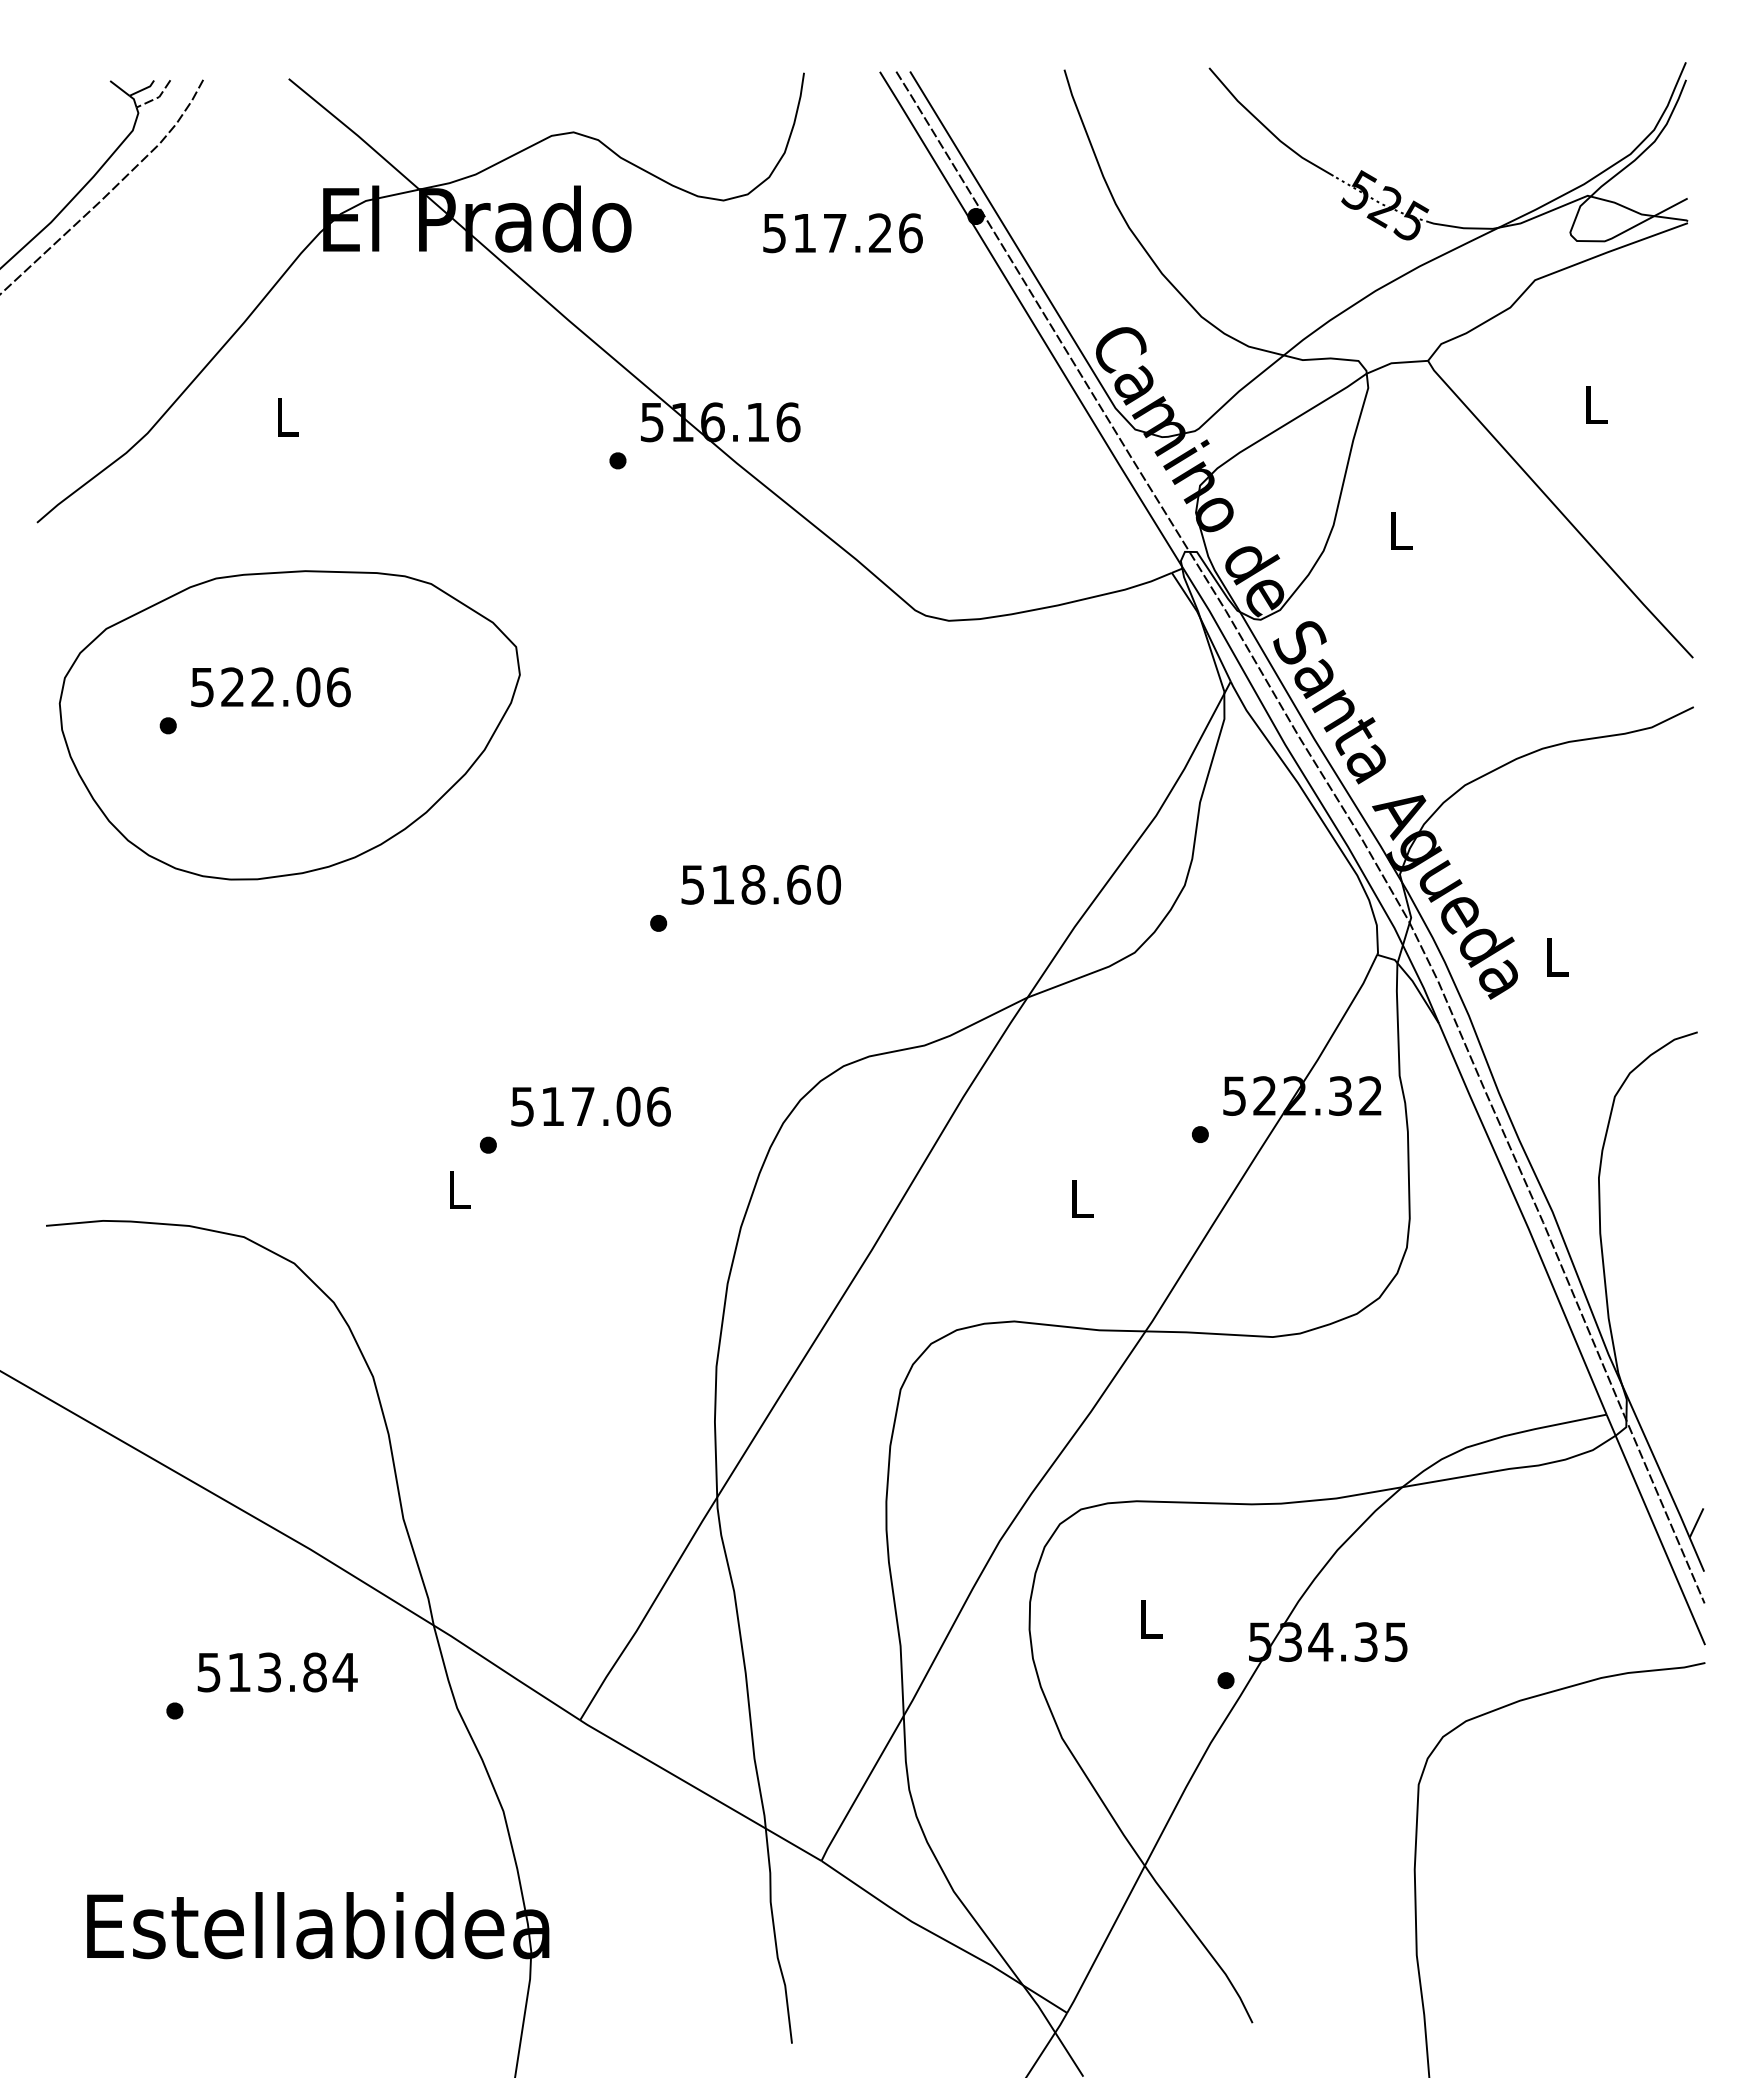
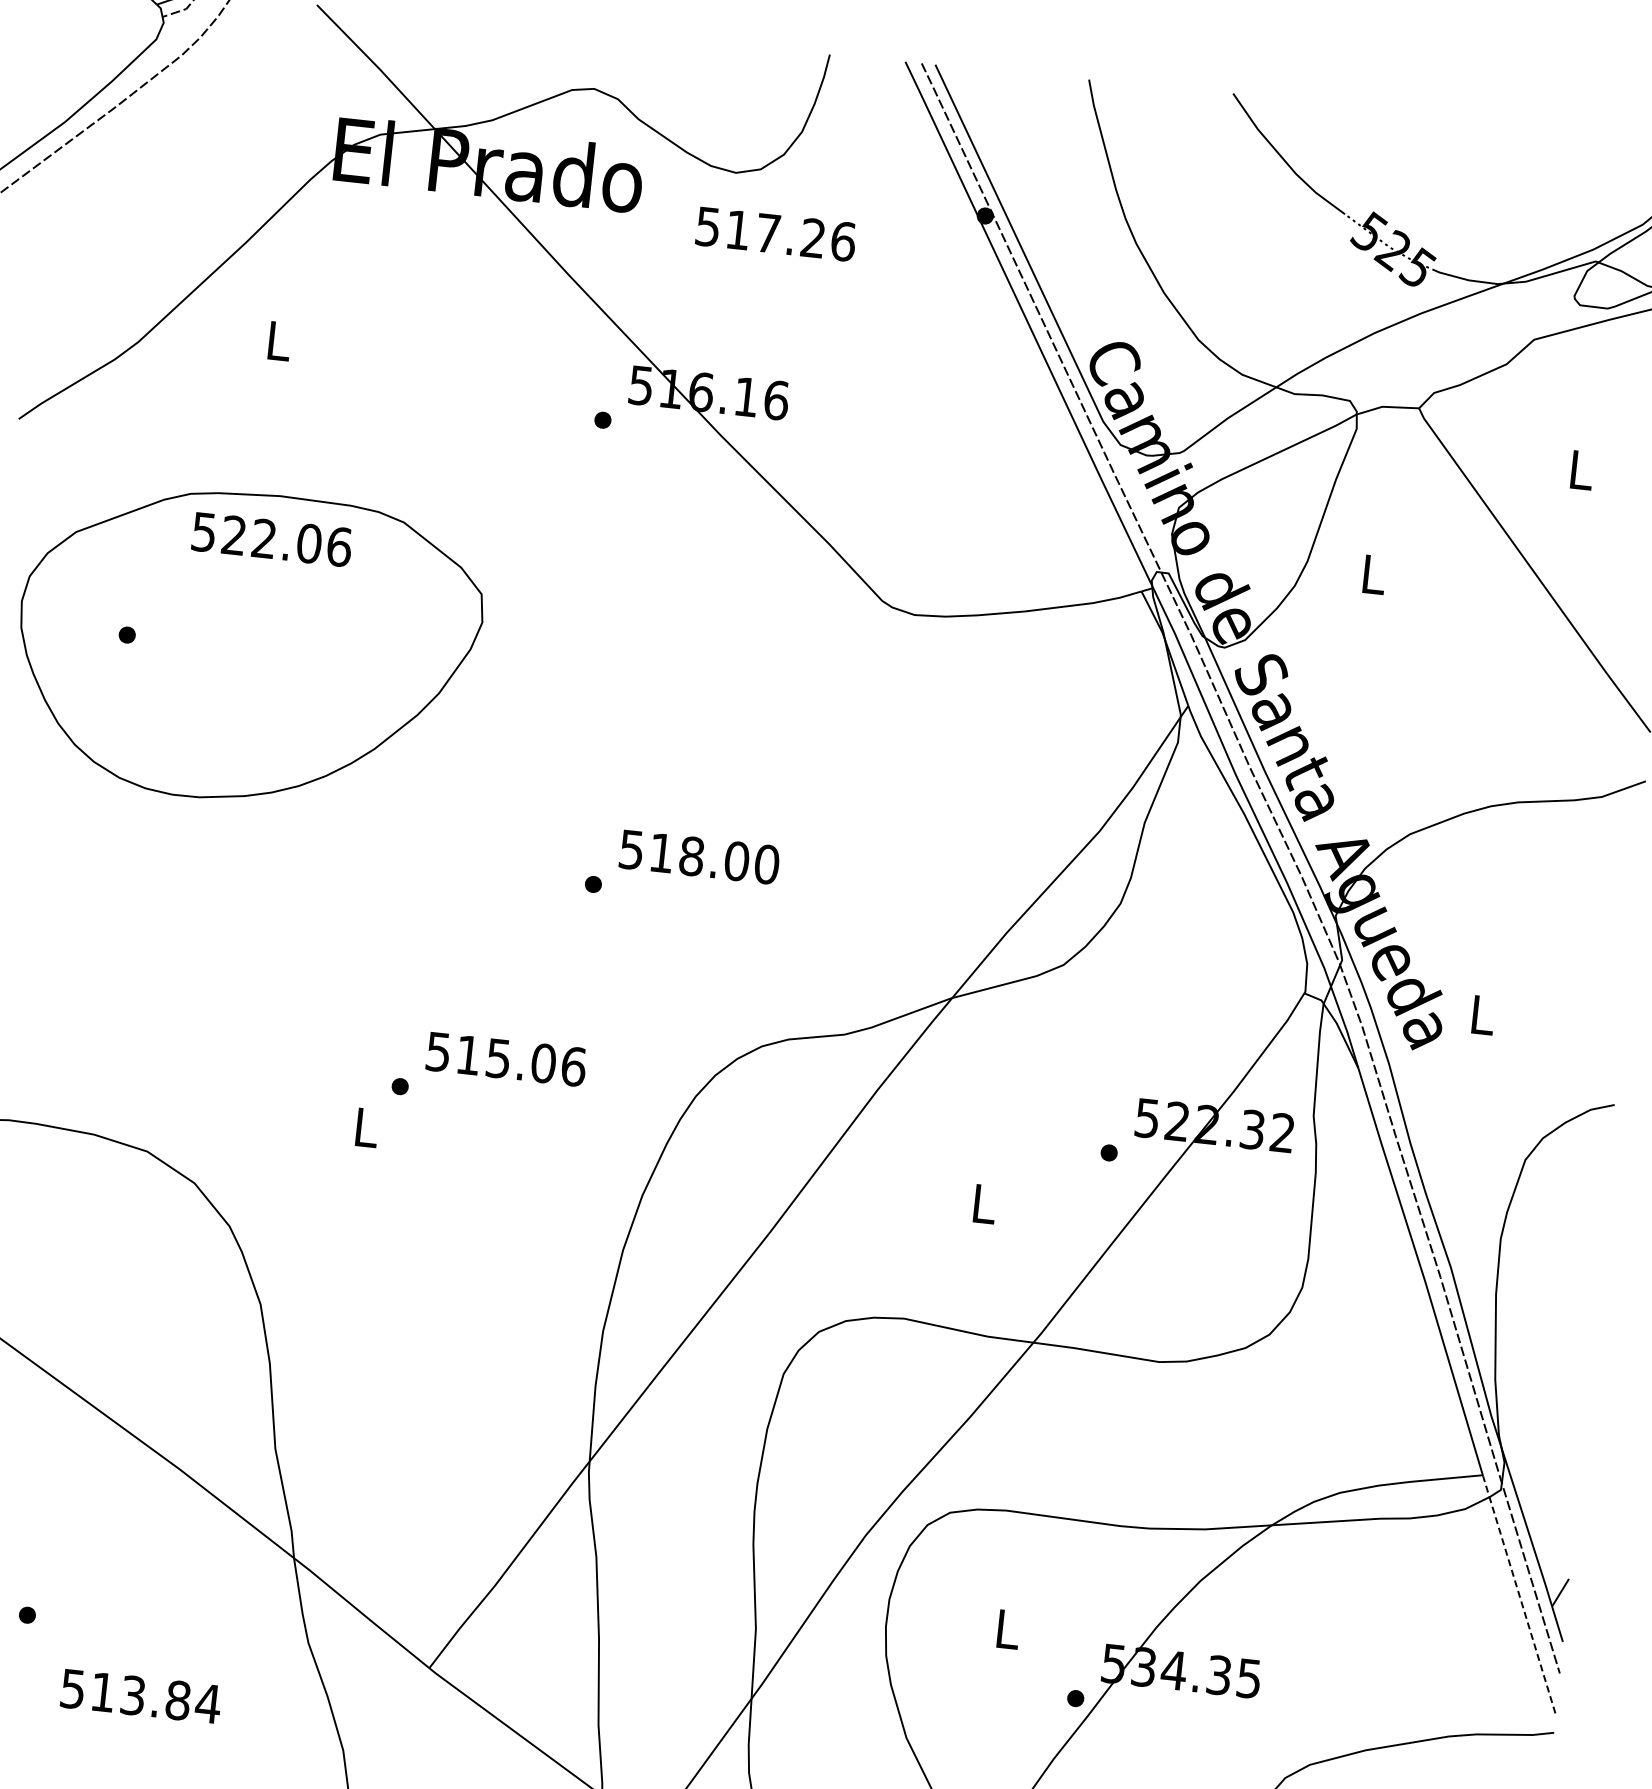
text: (842, 233) -> (775, 234), moved
text: (270, 687) -> (271, 539), moved
text: (798, 884) -> (736, 860), 518.60 -> 518.00
text: (582, 1106) -> (497, 1058), 517.06 -> 515.06
line: (1655, 1529) -> (1519, 1594), solid -> dashed
text: (277, 1672) -> (140, 1696), moved

